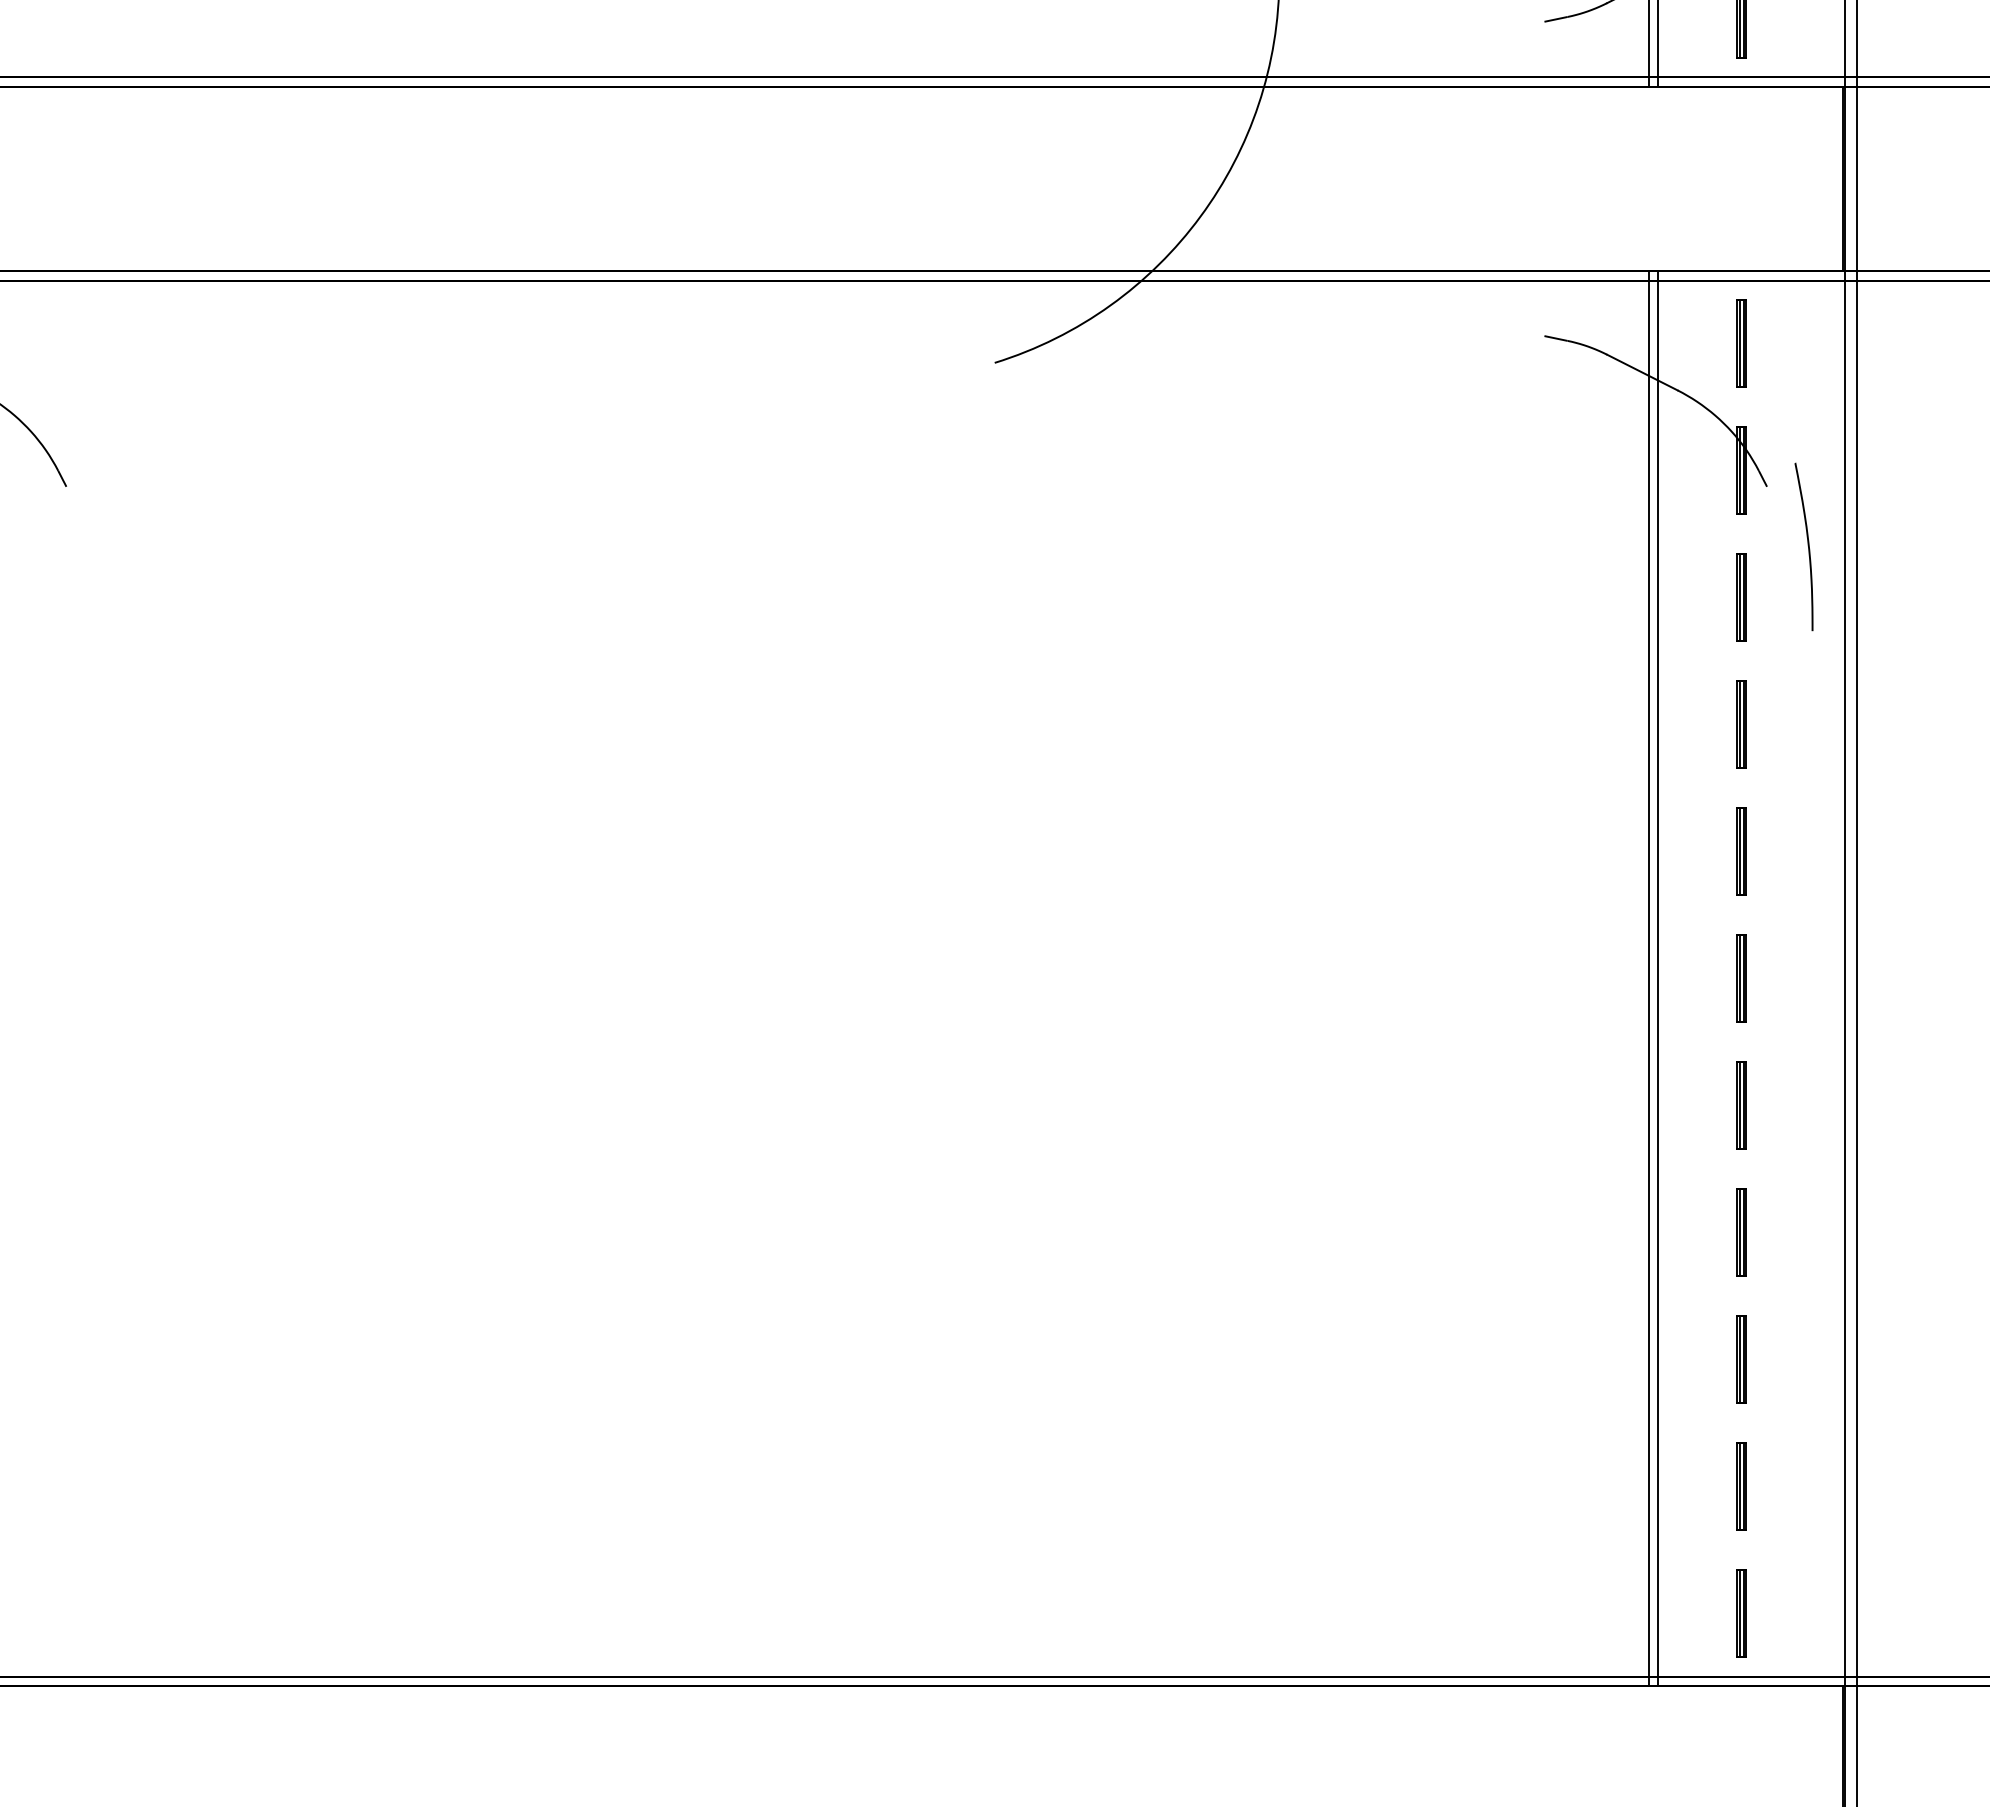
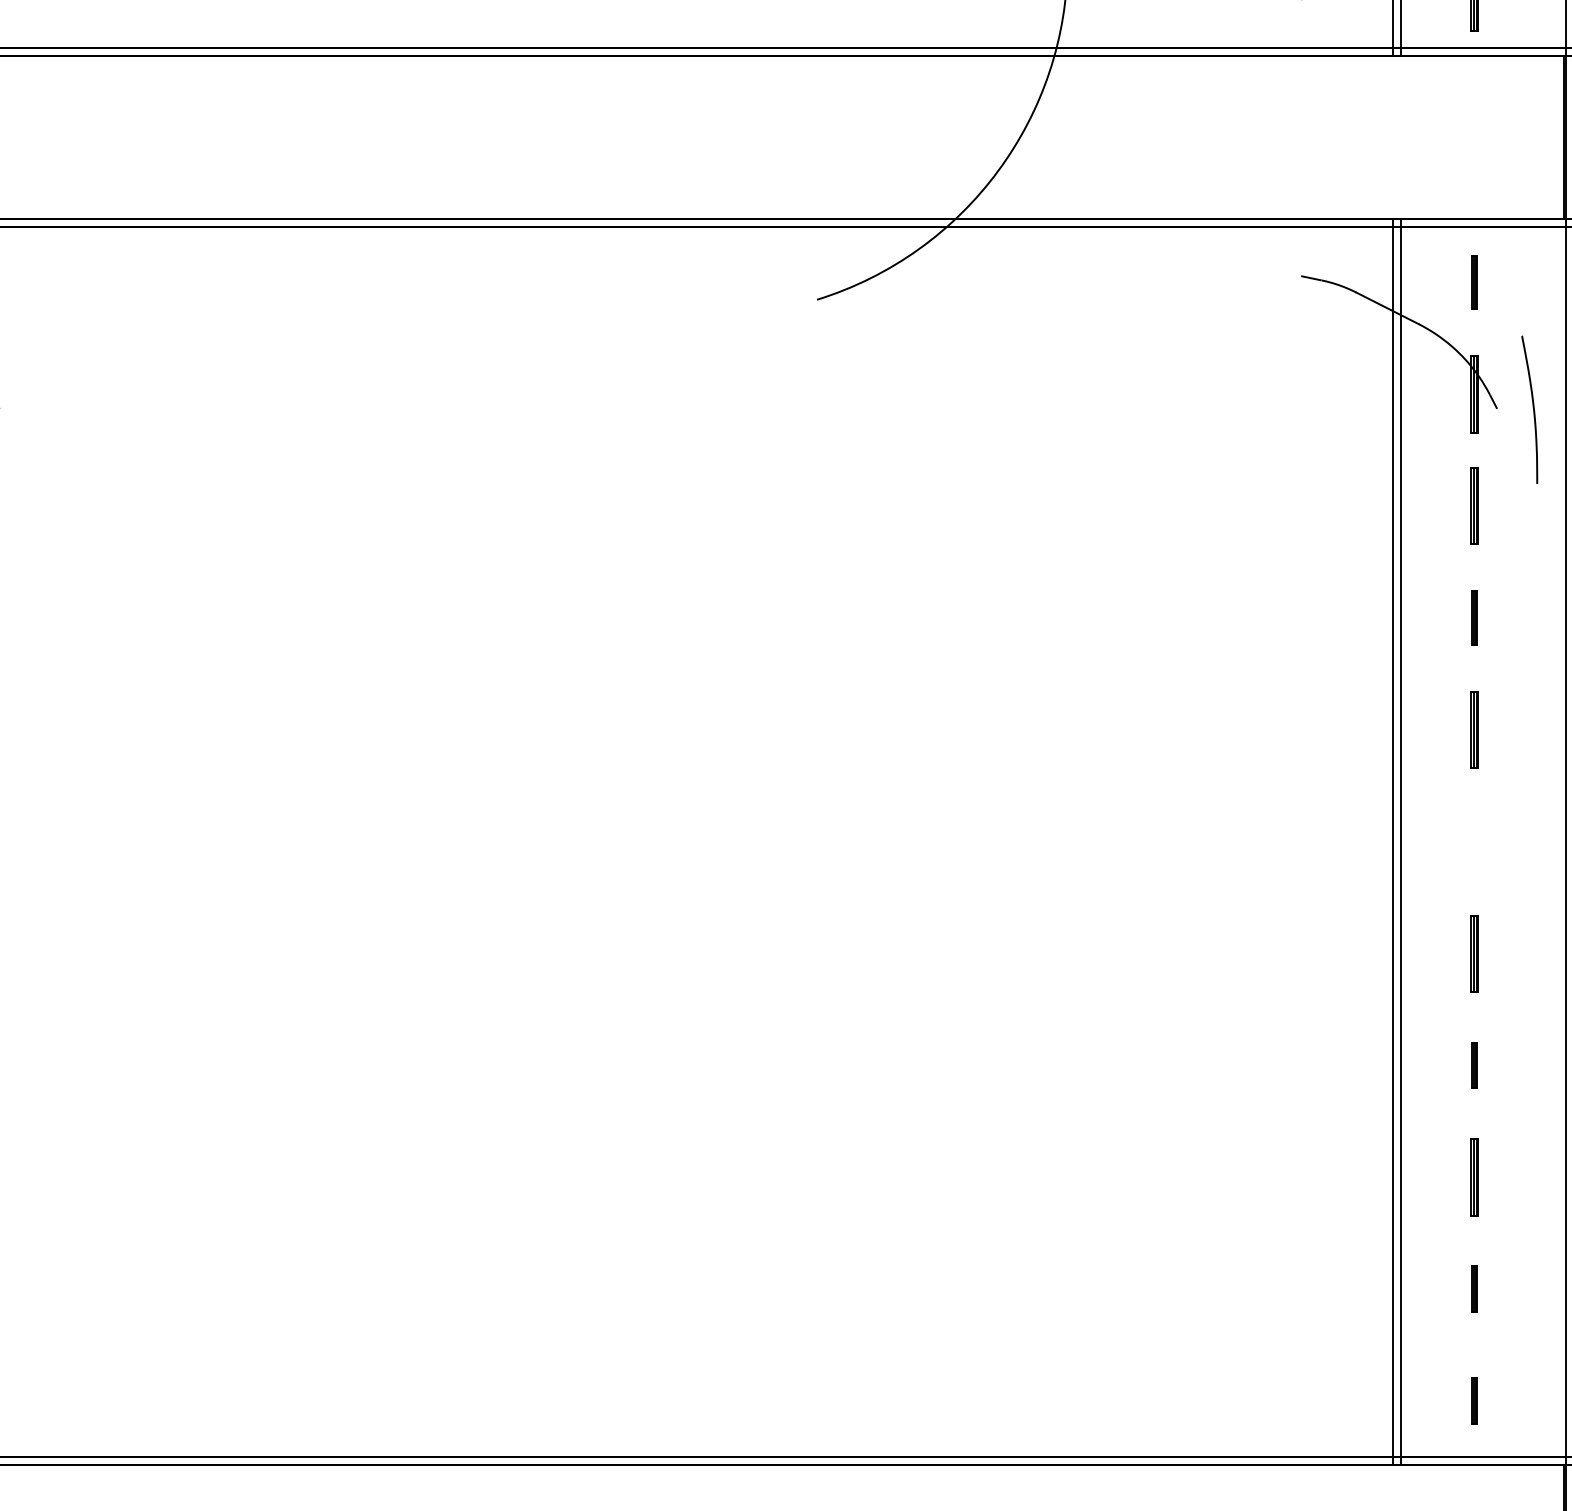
part: (1741, 343) -> (1474, 282), size x0.7
curve: (1807, 545) -> (1532, 408), moved
part: (1741, 724) -> (1474, 618), size x0.7
part: (1741, 978) -> (1474, 841), removed
part: (1741, 1232) -> (1474, 1065), size x0.6
part: (1741, 1486) -> (1474, 1289), size x0.6
part: (1741, 1613) -> (1474, 1401), size x0.6

